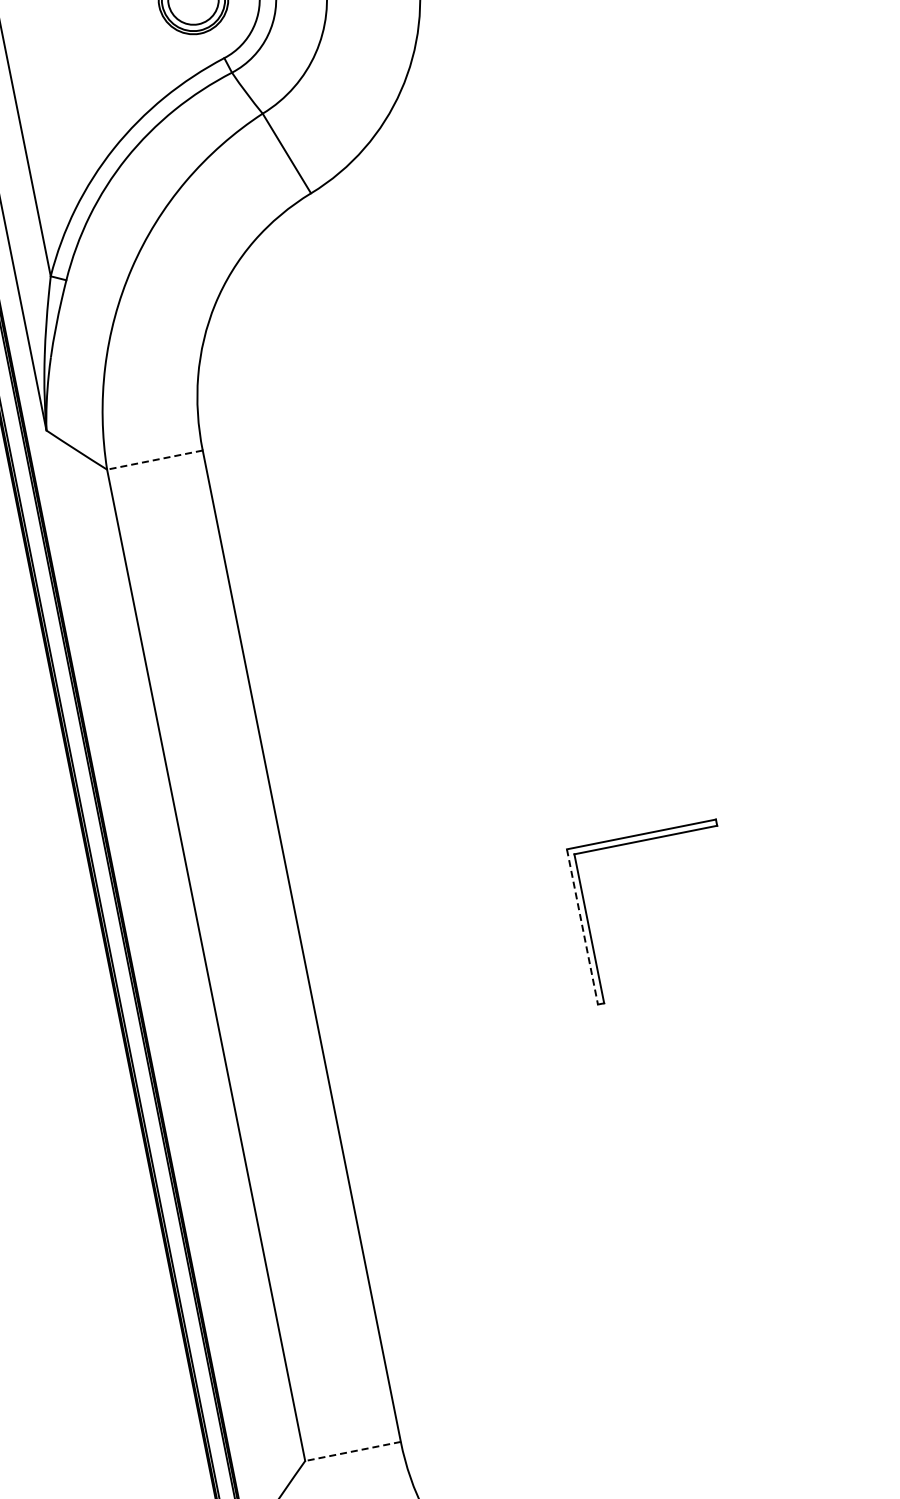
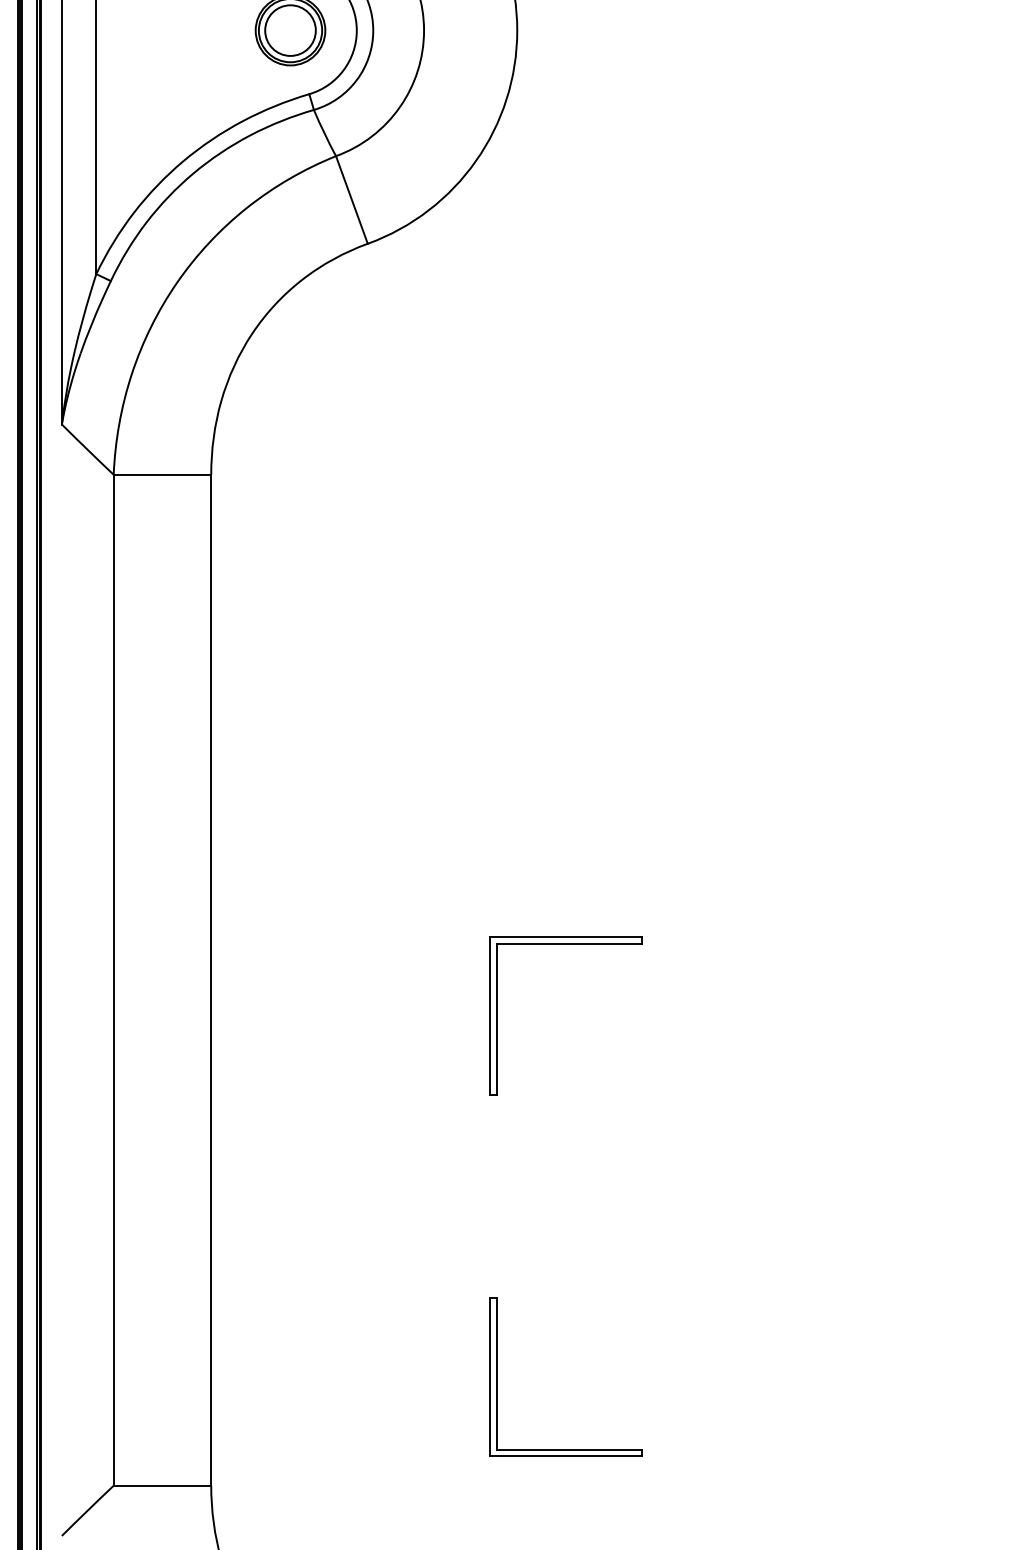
line: (154, 459) -> (162, 474), dashed -> solid
line: (582, 927) -> (490, 1016), dashed -> solid
part: (660, 1278) -> (497, 1376), added
line: (353, 1451) -> (162, 1485), dashed -> solid

